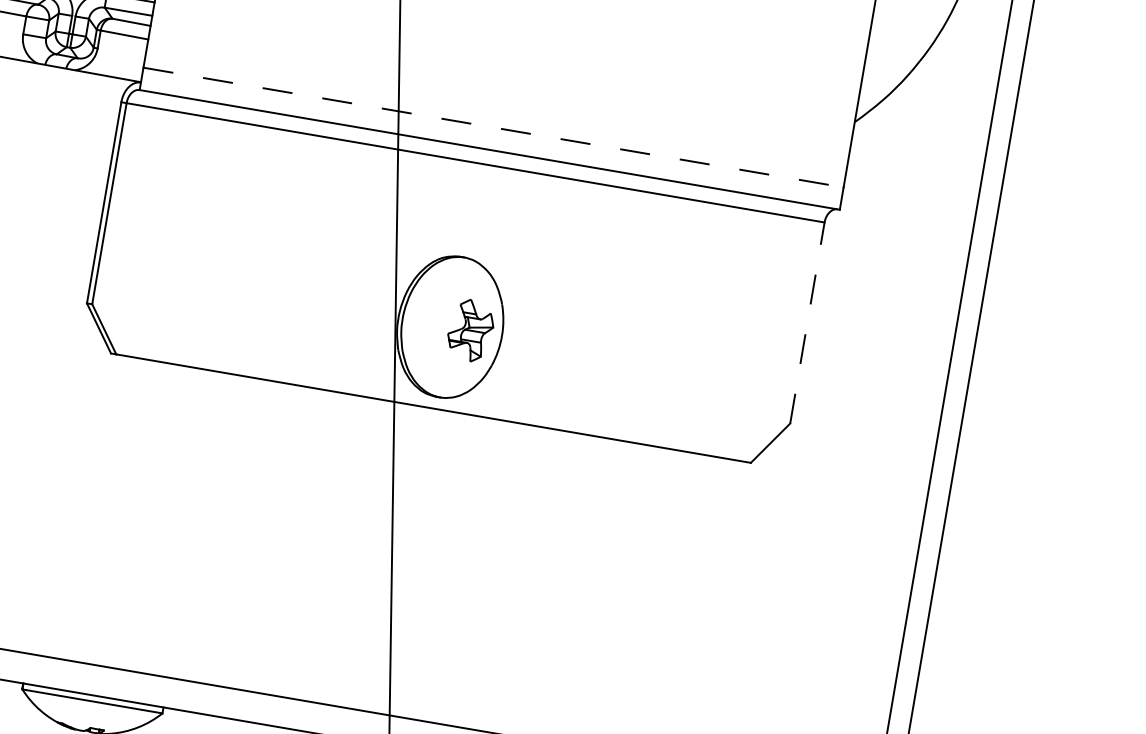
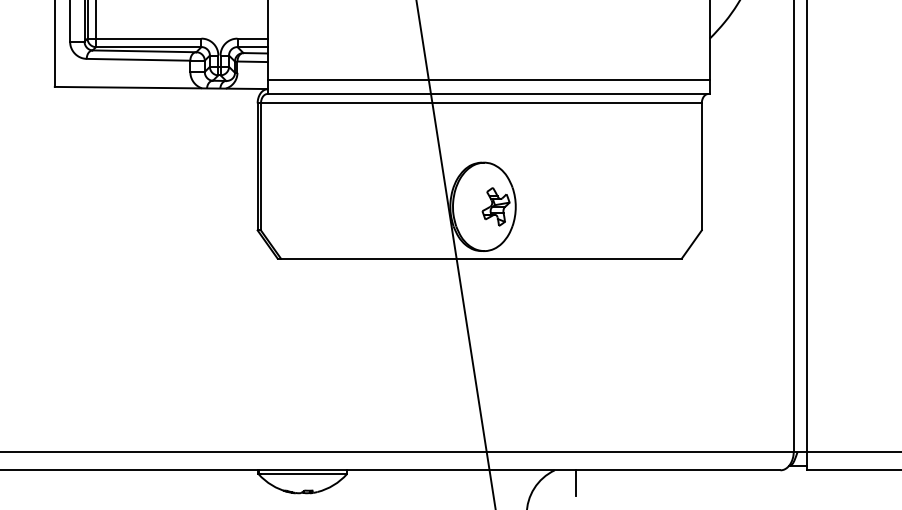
line: (494, 127) -> (489, 79), dashed -> solid
line: (806, 322) -> (701, 166), dashed -> solid

